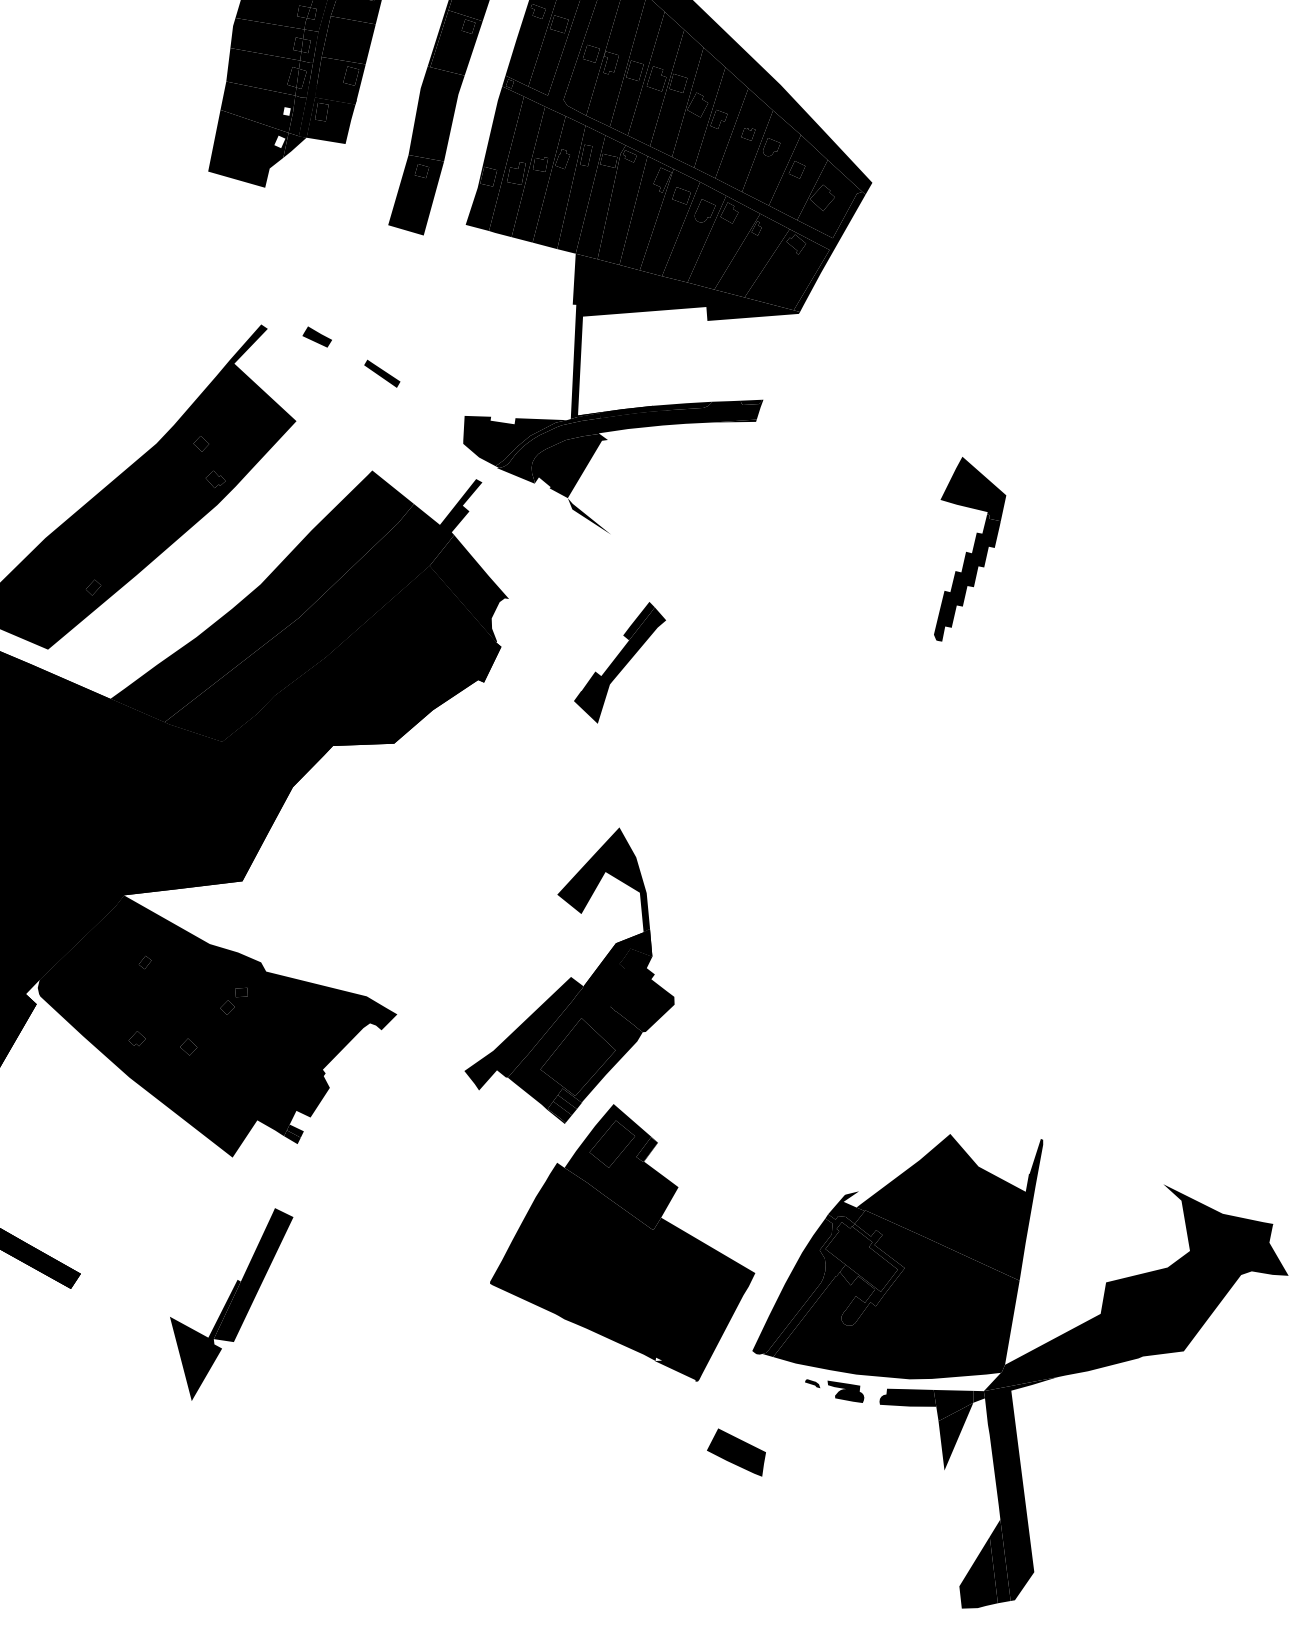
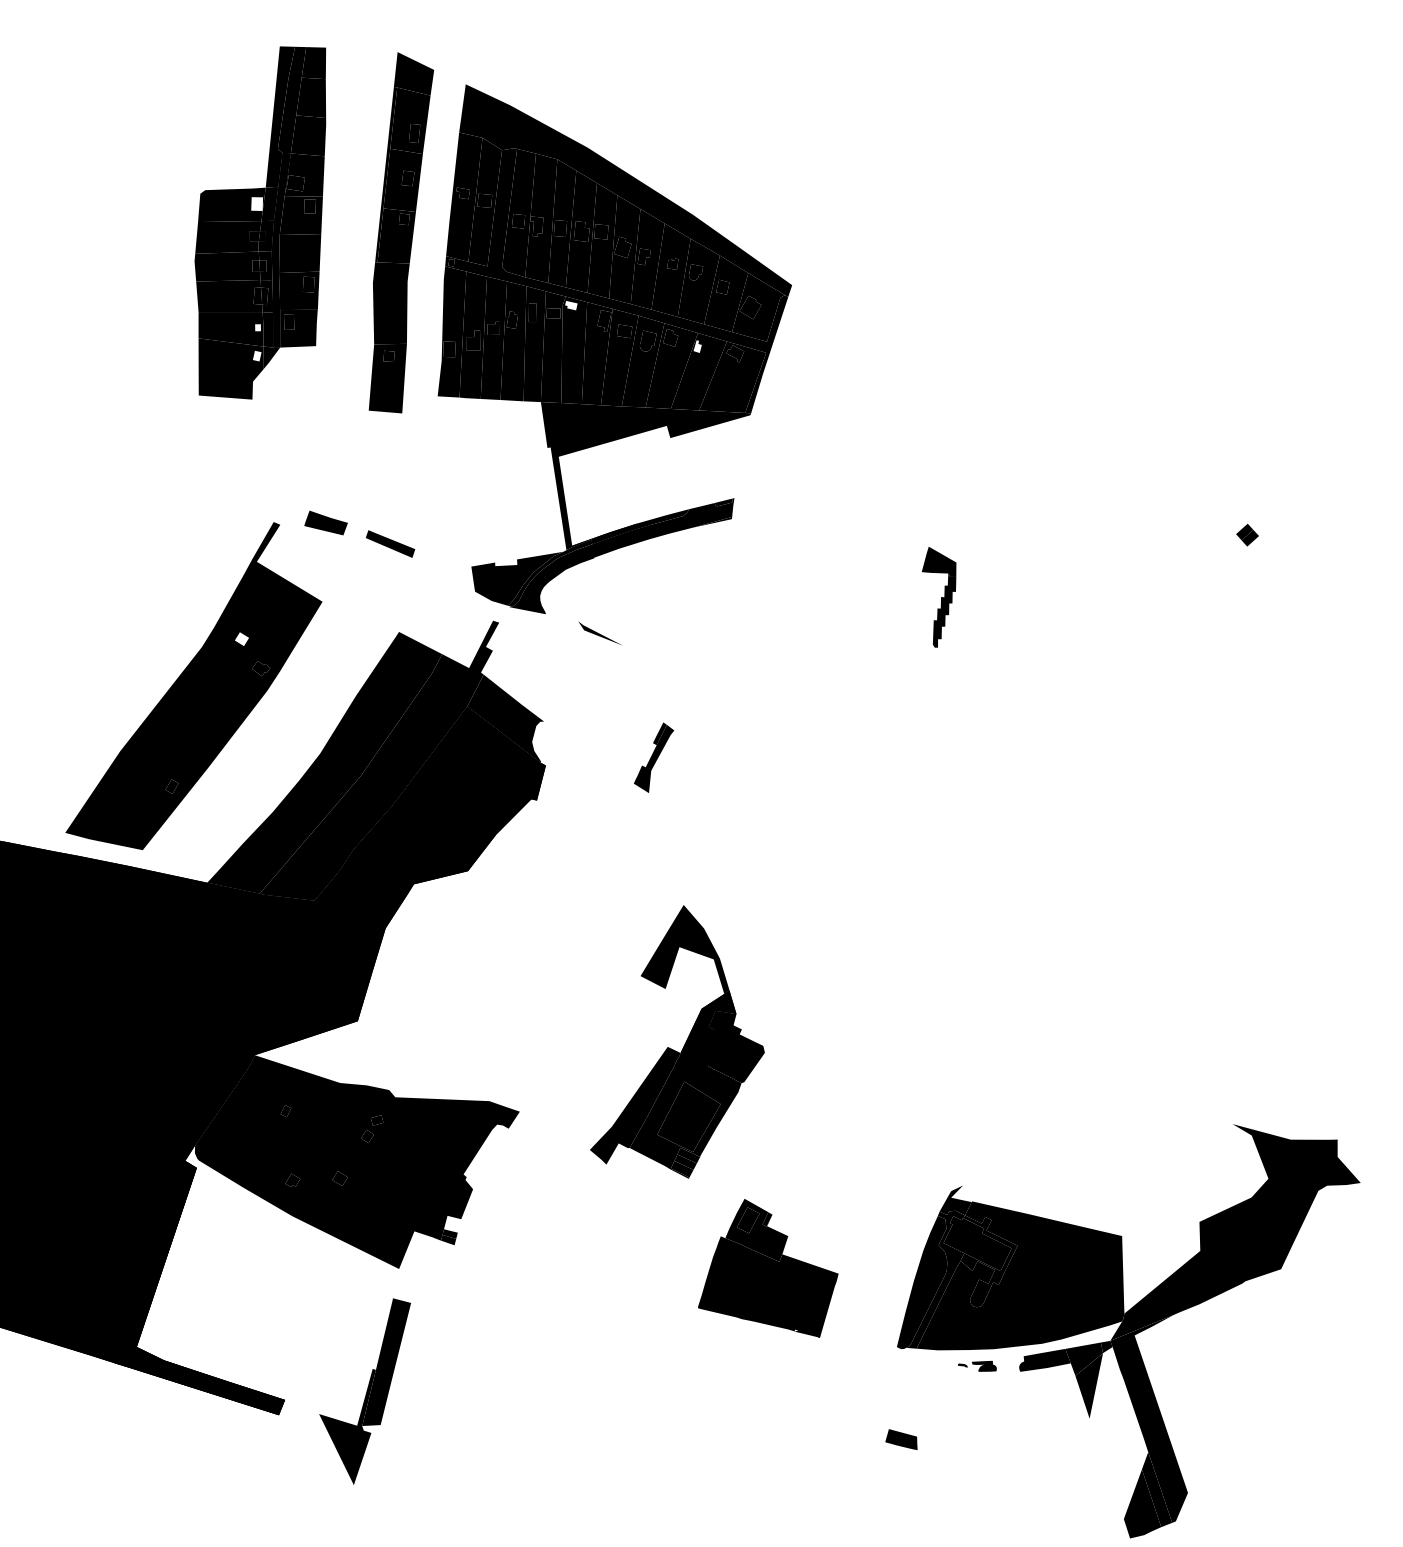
fill: (629, 156) -> (571, 305), removed
fill: (756, 228) -> (697, 346), removed
part: (317, 336) -> (325, 522), size x1.6
part: (381, 373) -> (389, 543), size x1.4
fill: (200, 444) -> (241, 639), removed
fill: (567, 462) -> (571, 589), removed
part: (961, 551) -> (938, 597), size x0.6
part: (619, 661) -> (653, 757), size x0.6
fill: (948, 1192) -> (1042, 1170), removed
part: (631, 1238) -> (768, 1268), size x0.6
part: (223, 1302) -> (364, 1391), moved
part: (835, 1389) -> (977, 1366), size x0.7
part: (737, 1451) -> (901, 1439), size x0.6

